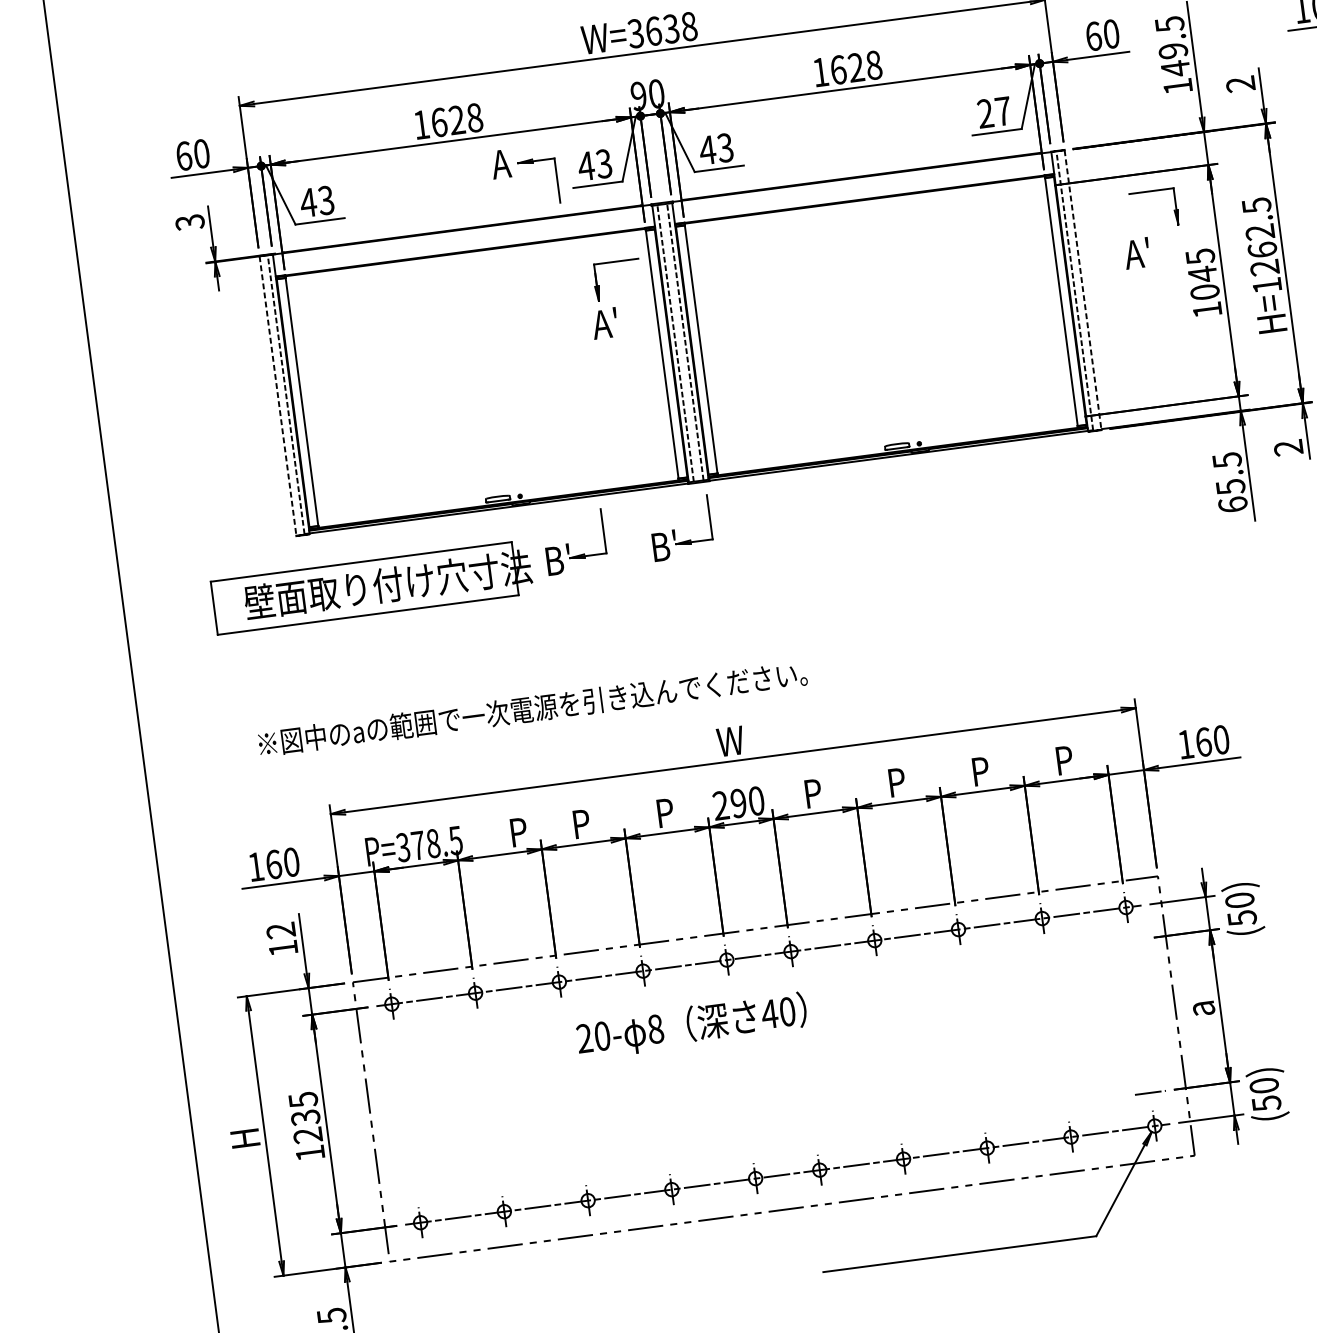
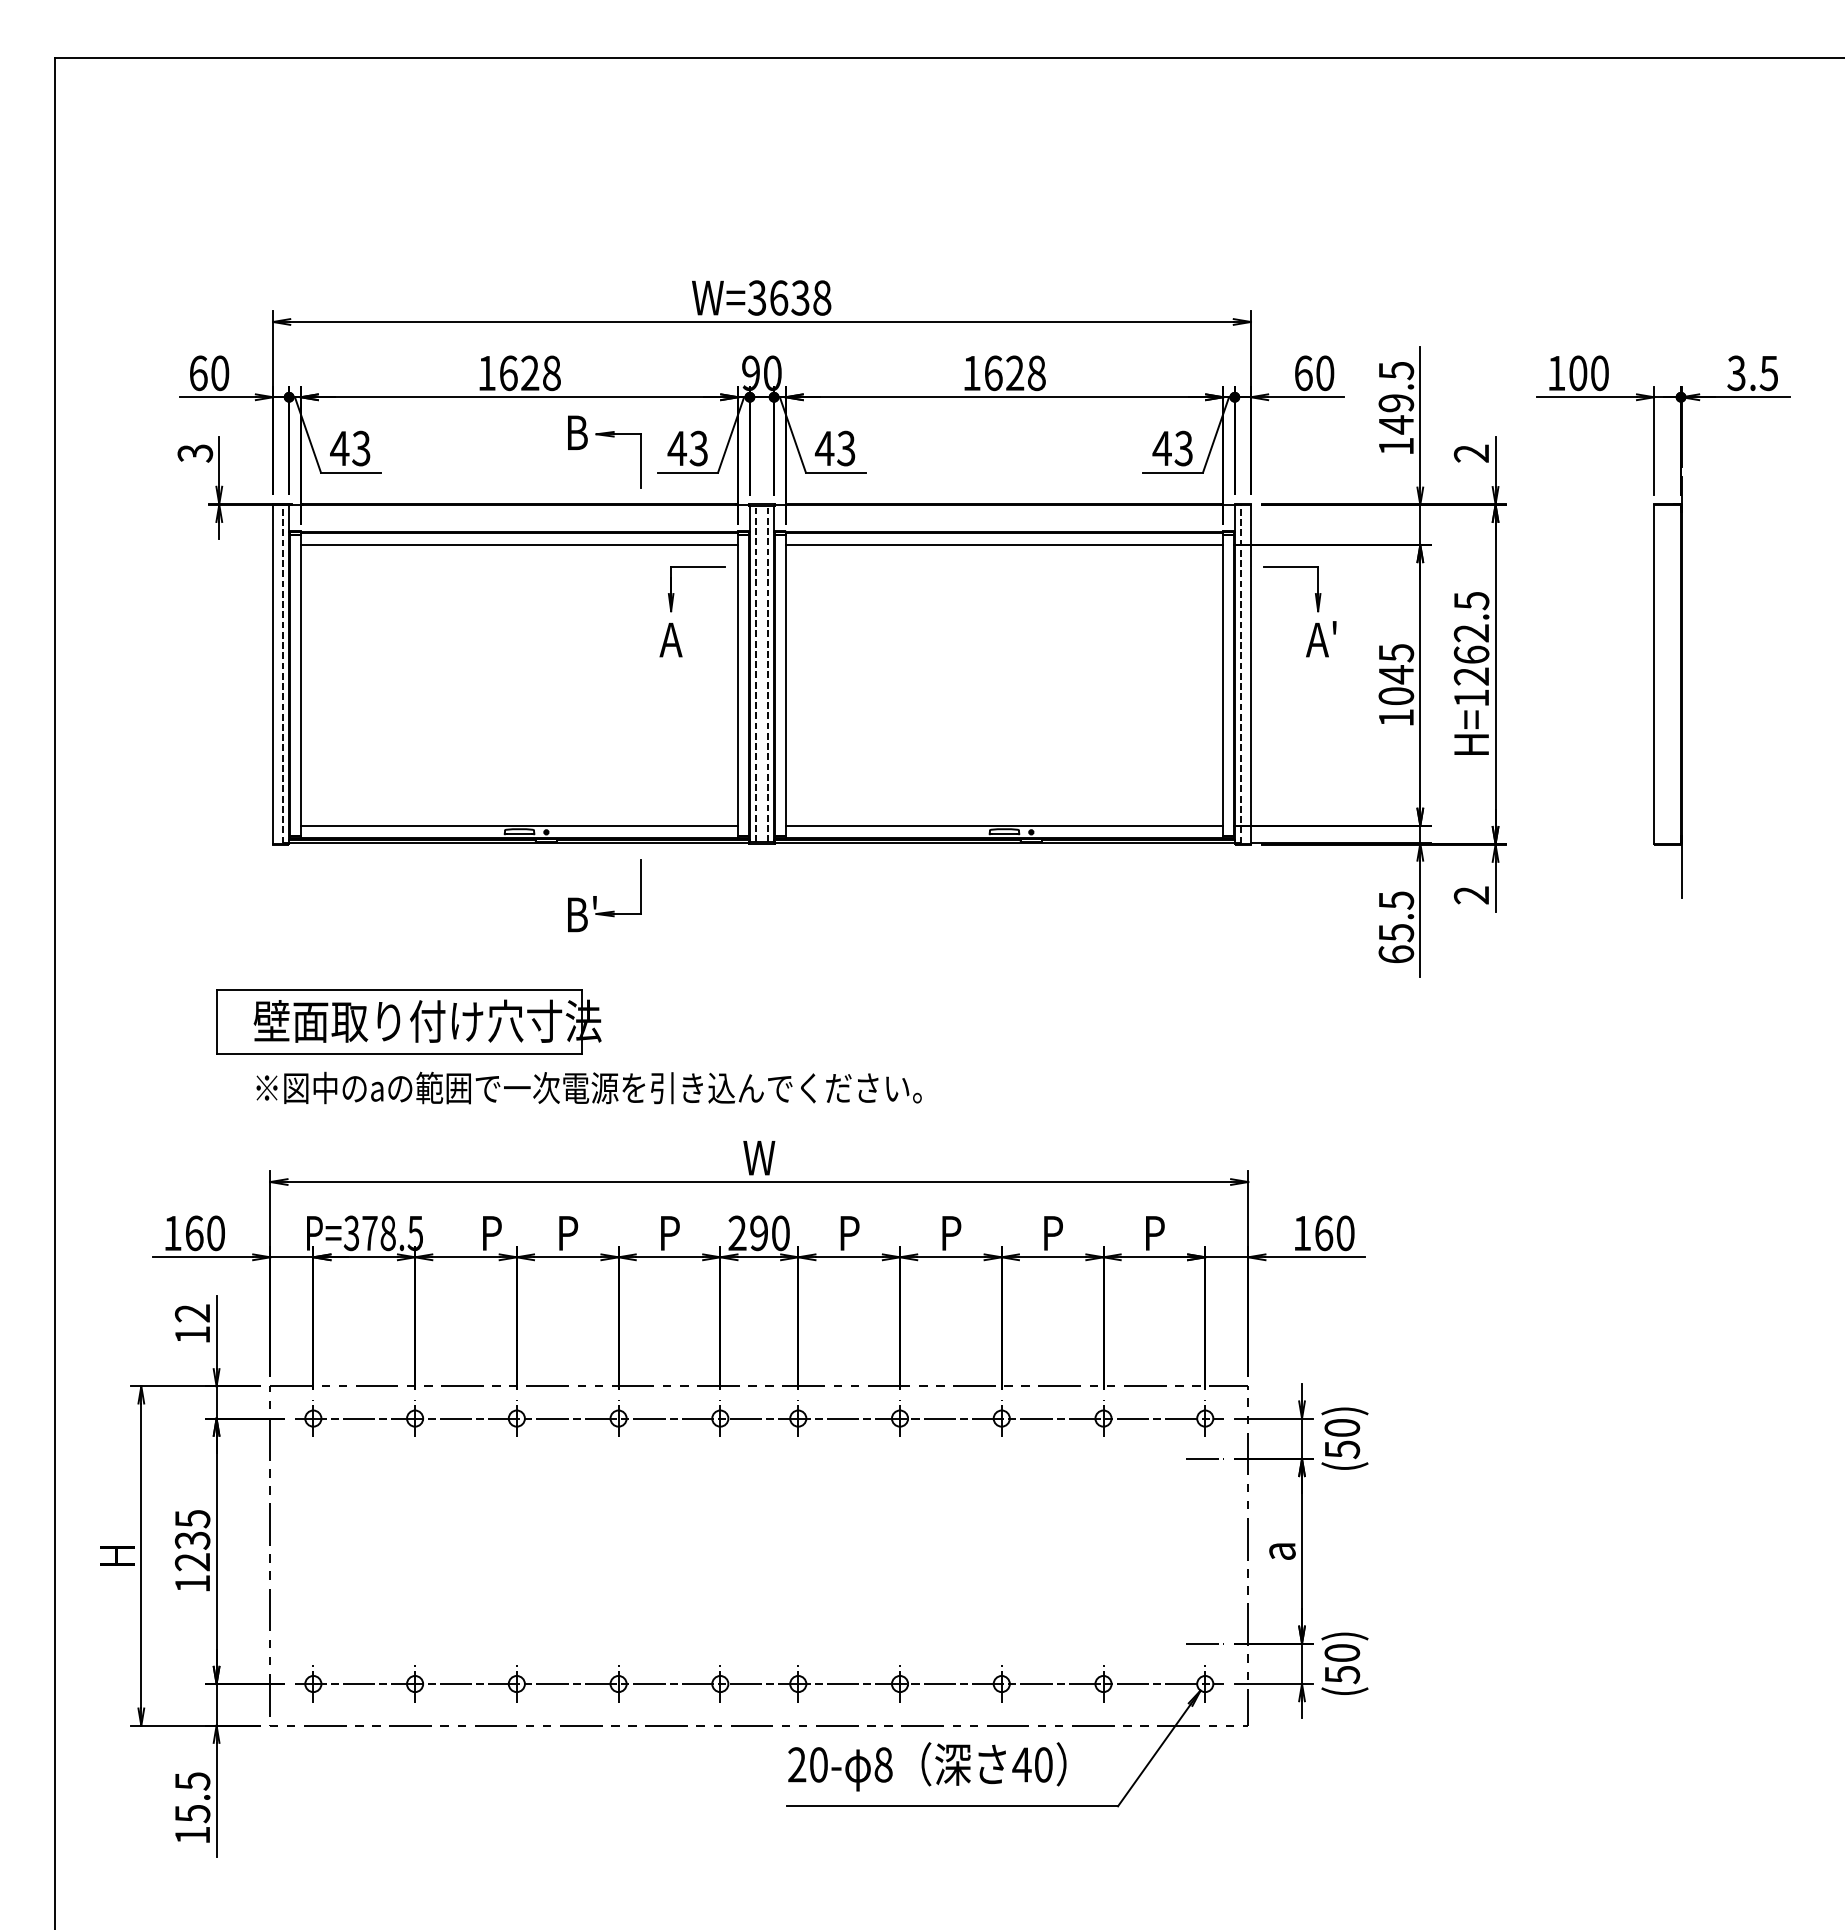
text: (993, 112) -> (1172, 448), 27 -> 43
text: (500, 164) -> (575, 432), A -> B
part: (1152, 191) -> (1292, 567), moved
line: (866, 209) -> (1004, 544), added
line: (466, 262) -> (519, 544), added
line: (1082, 290) -> (1250, 674), dashed -> solid
text: (614, 312) -> (688, 627), A' -> A
line: (278, 396) -> (273, 674), dashed -> solid
line: (896, 441) -> (1004, 825), added
line: (497, 493) -> (519, 825), added
part: (674, 529) -> (725, 896), removed
part: (372, 587) -> (408, 1021), moved
text: (532, 708) -> (588, 1087), moved
line: (1130, 940) -> (1205, 1458), added
text: (692, 1025) -> (927, 1766), moved

